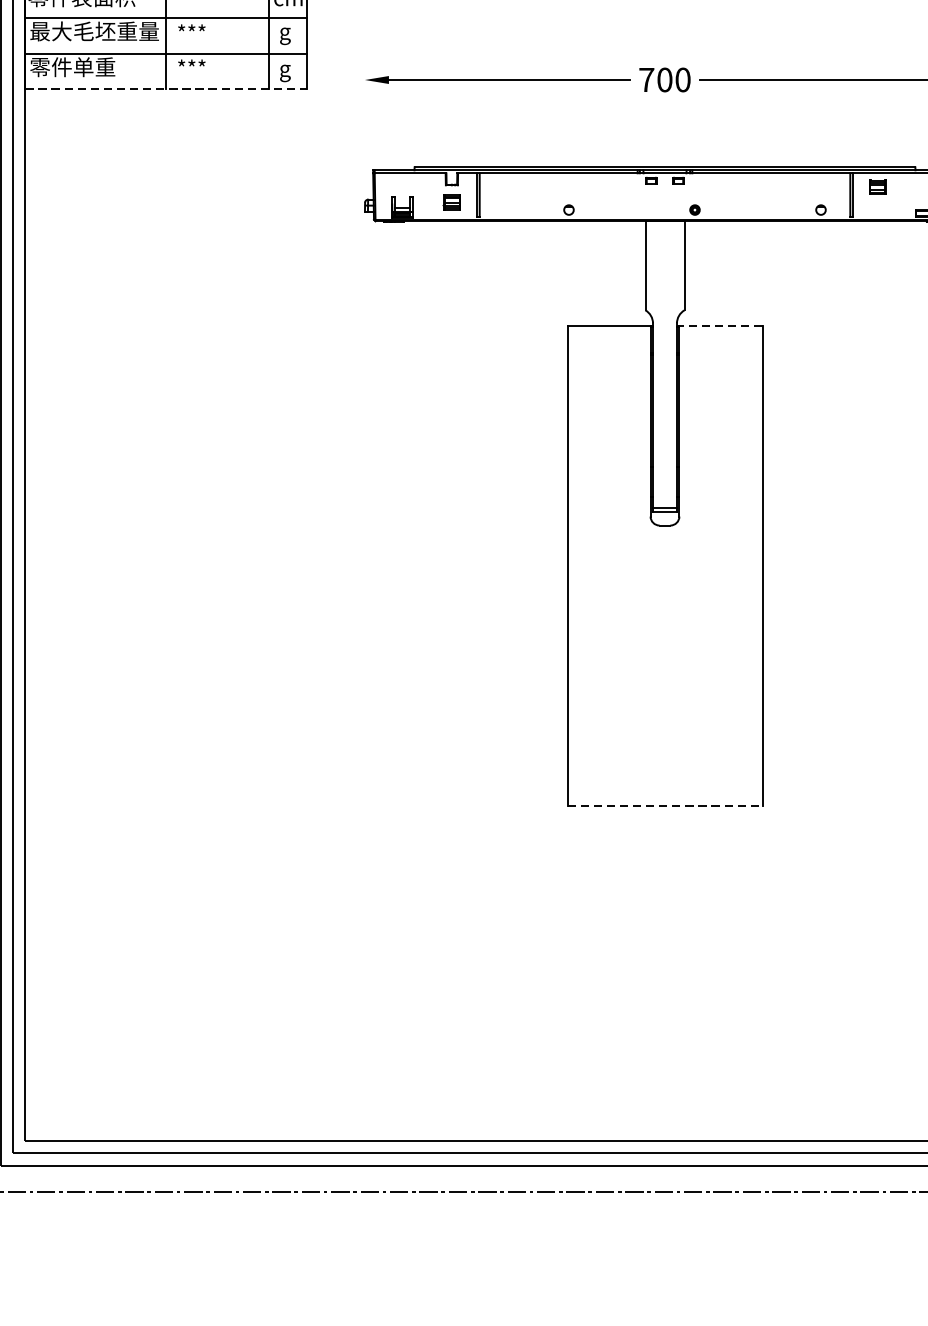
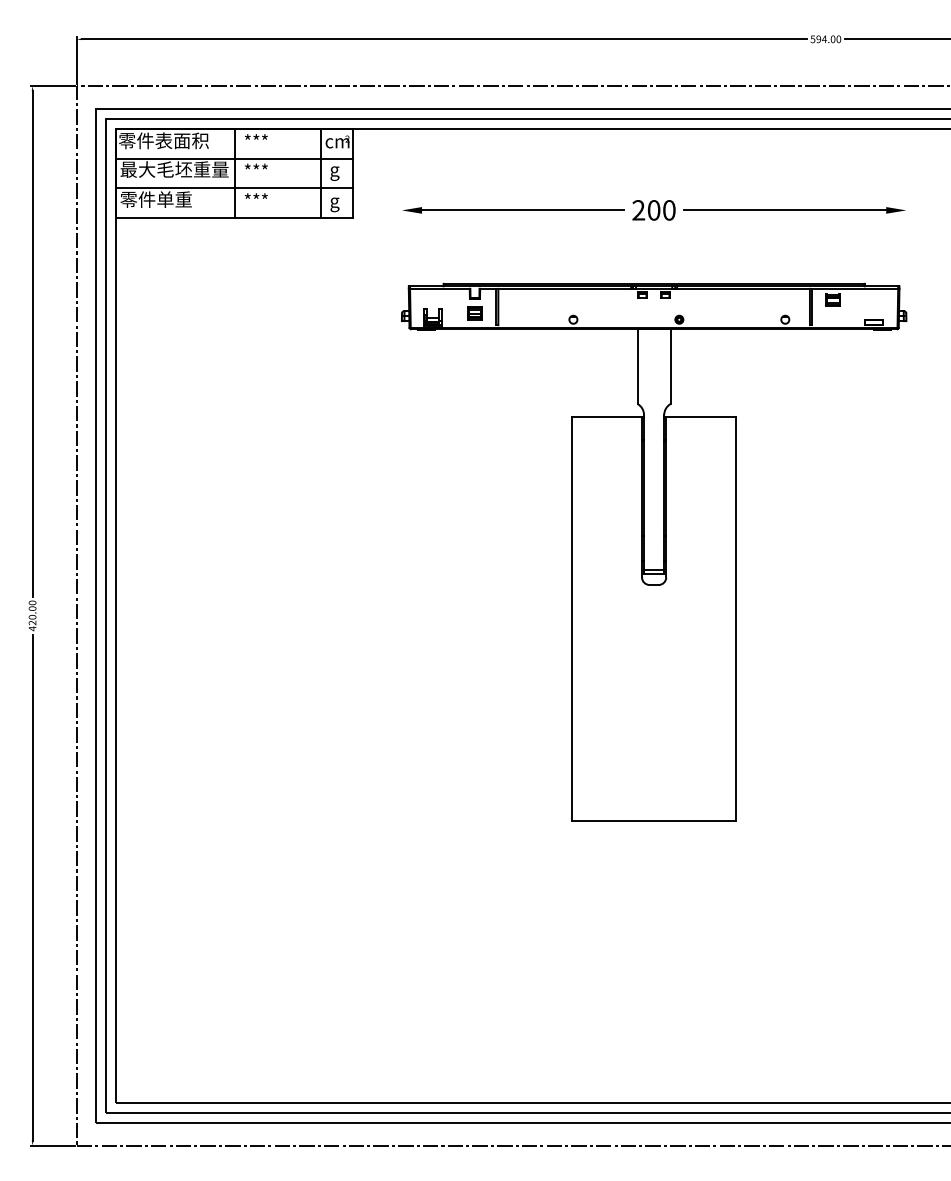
text: (646, 80) -> (638, 210), 700 -> 200
line: (167, 88) -> (235, 217), dashed -> solid
line: (720, 326) -> (700, 417), dashed -> solid
line: (665, 805) -> (654, 820), dashed -> solid

